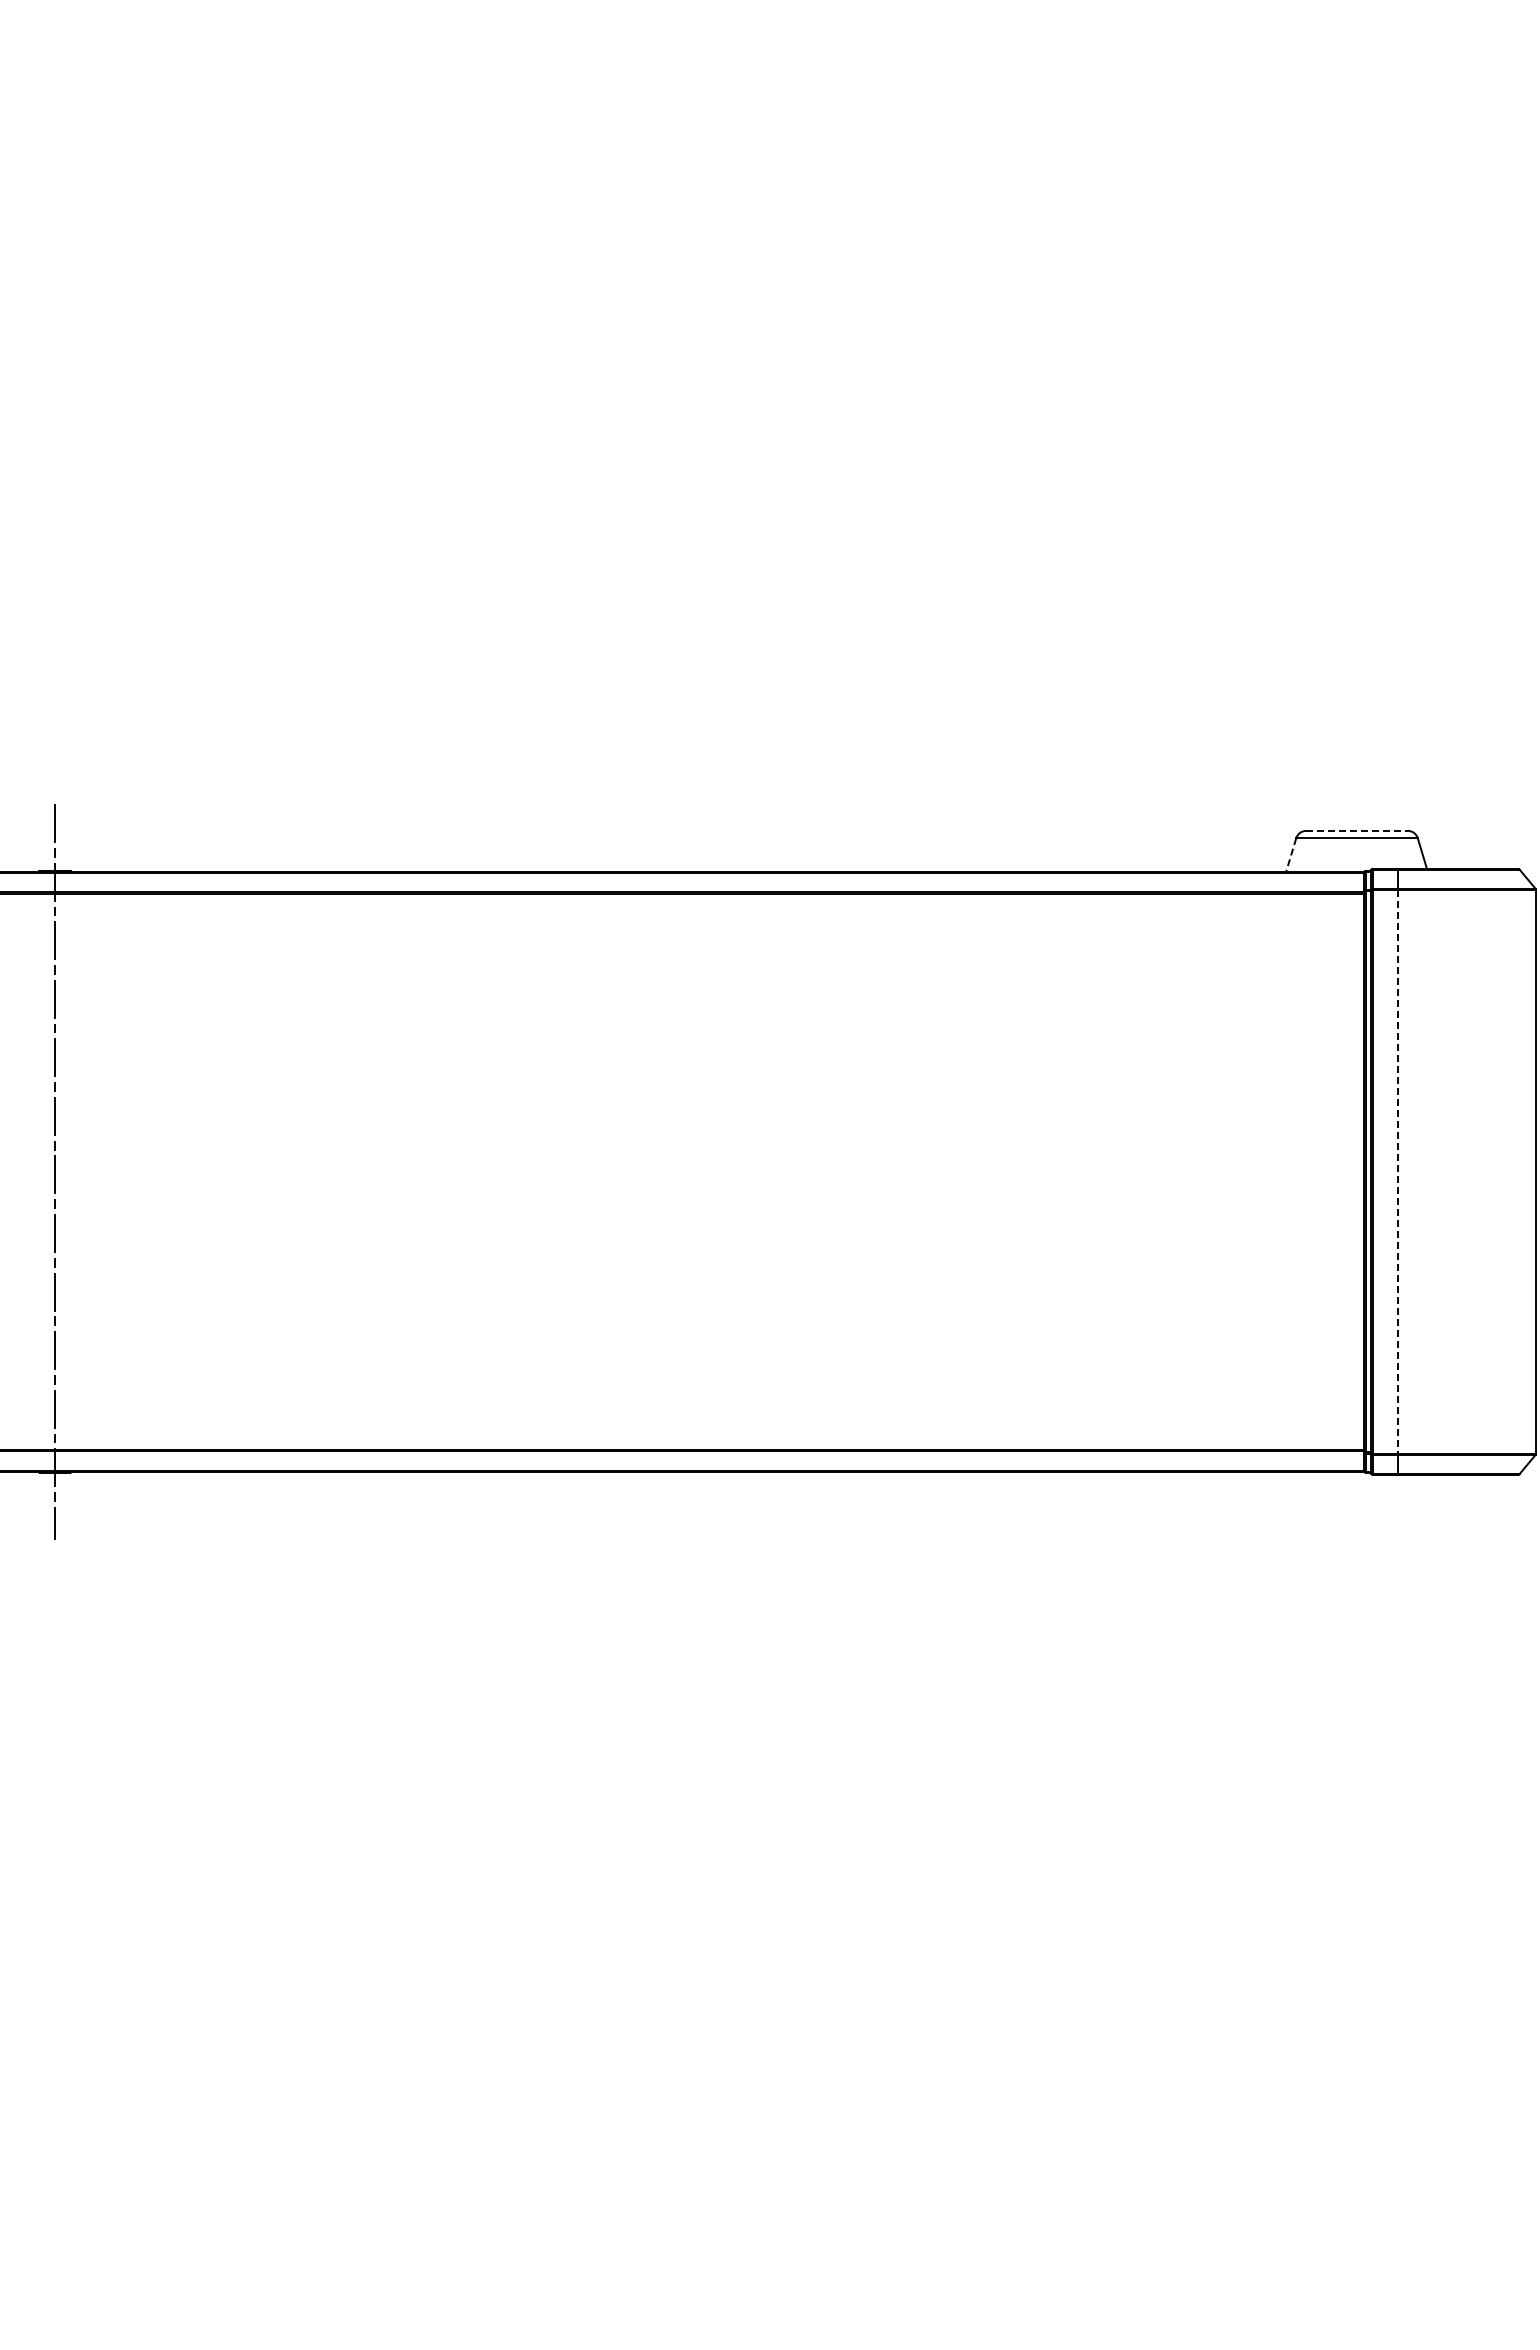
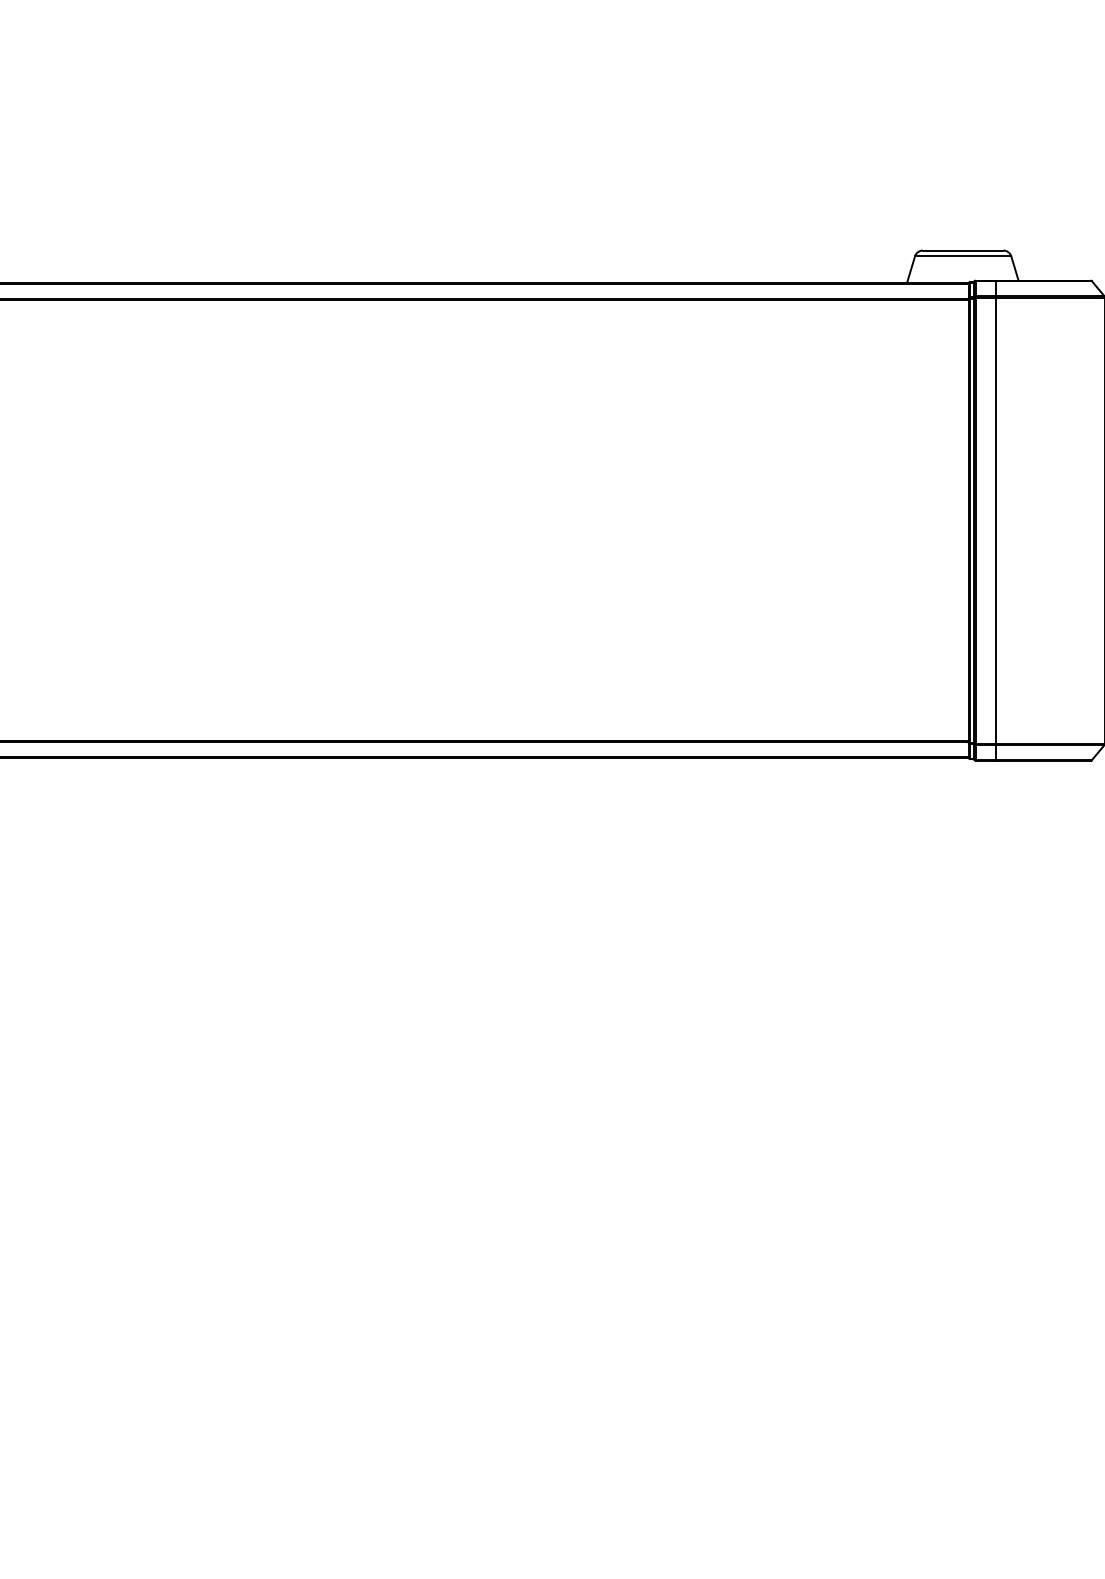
line: (1357, 830) -> (963, 250), dashed -> solid
line: (1291, 855) -> (911, 270), dashed -> solid
line: (1398, 1171) -> (996, 520), dashed -> solid

